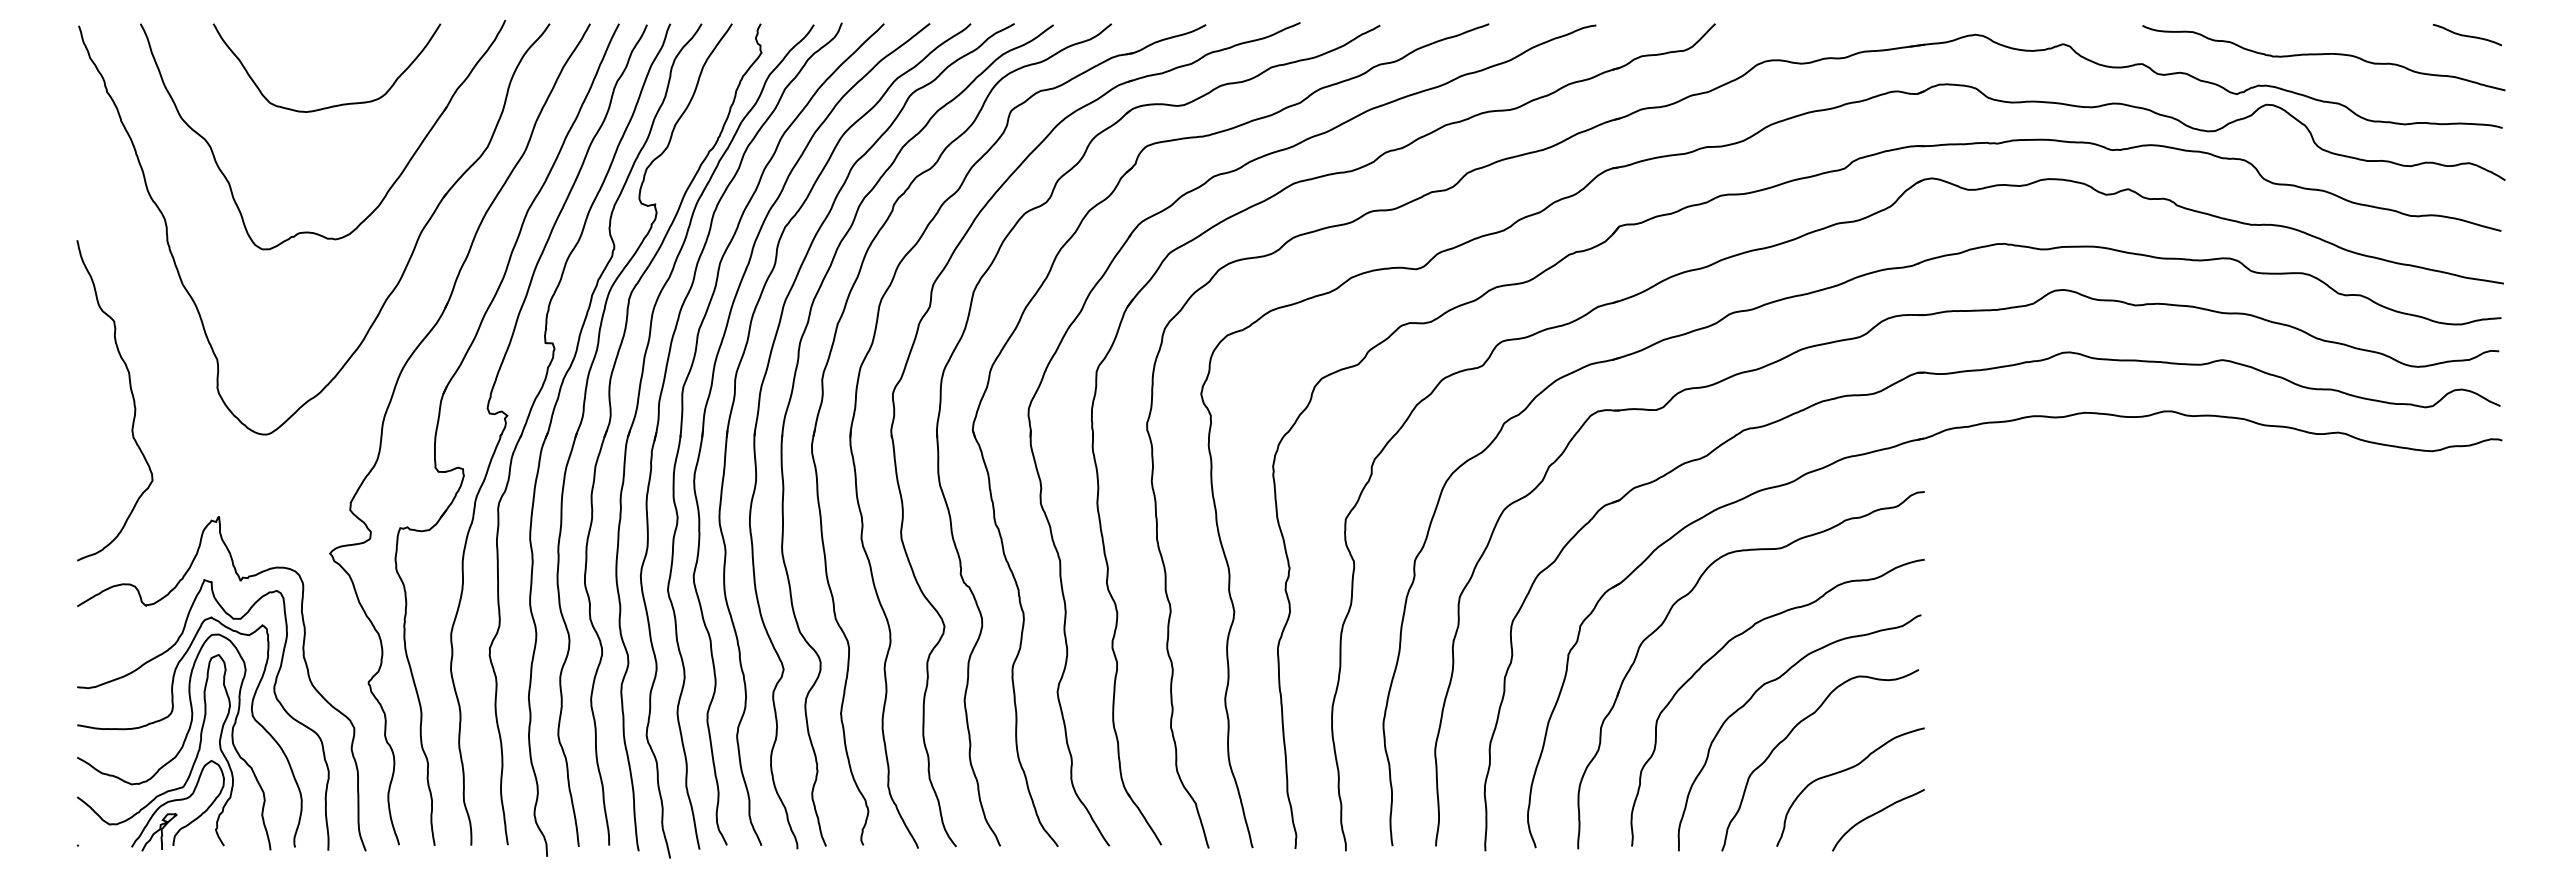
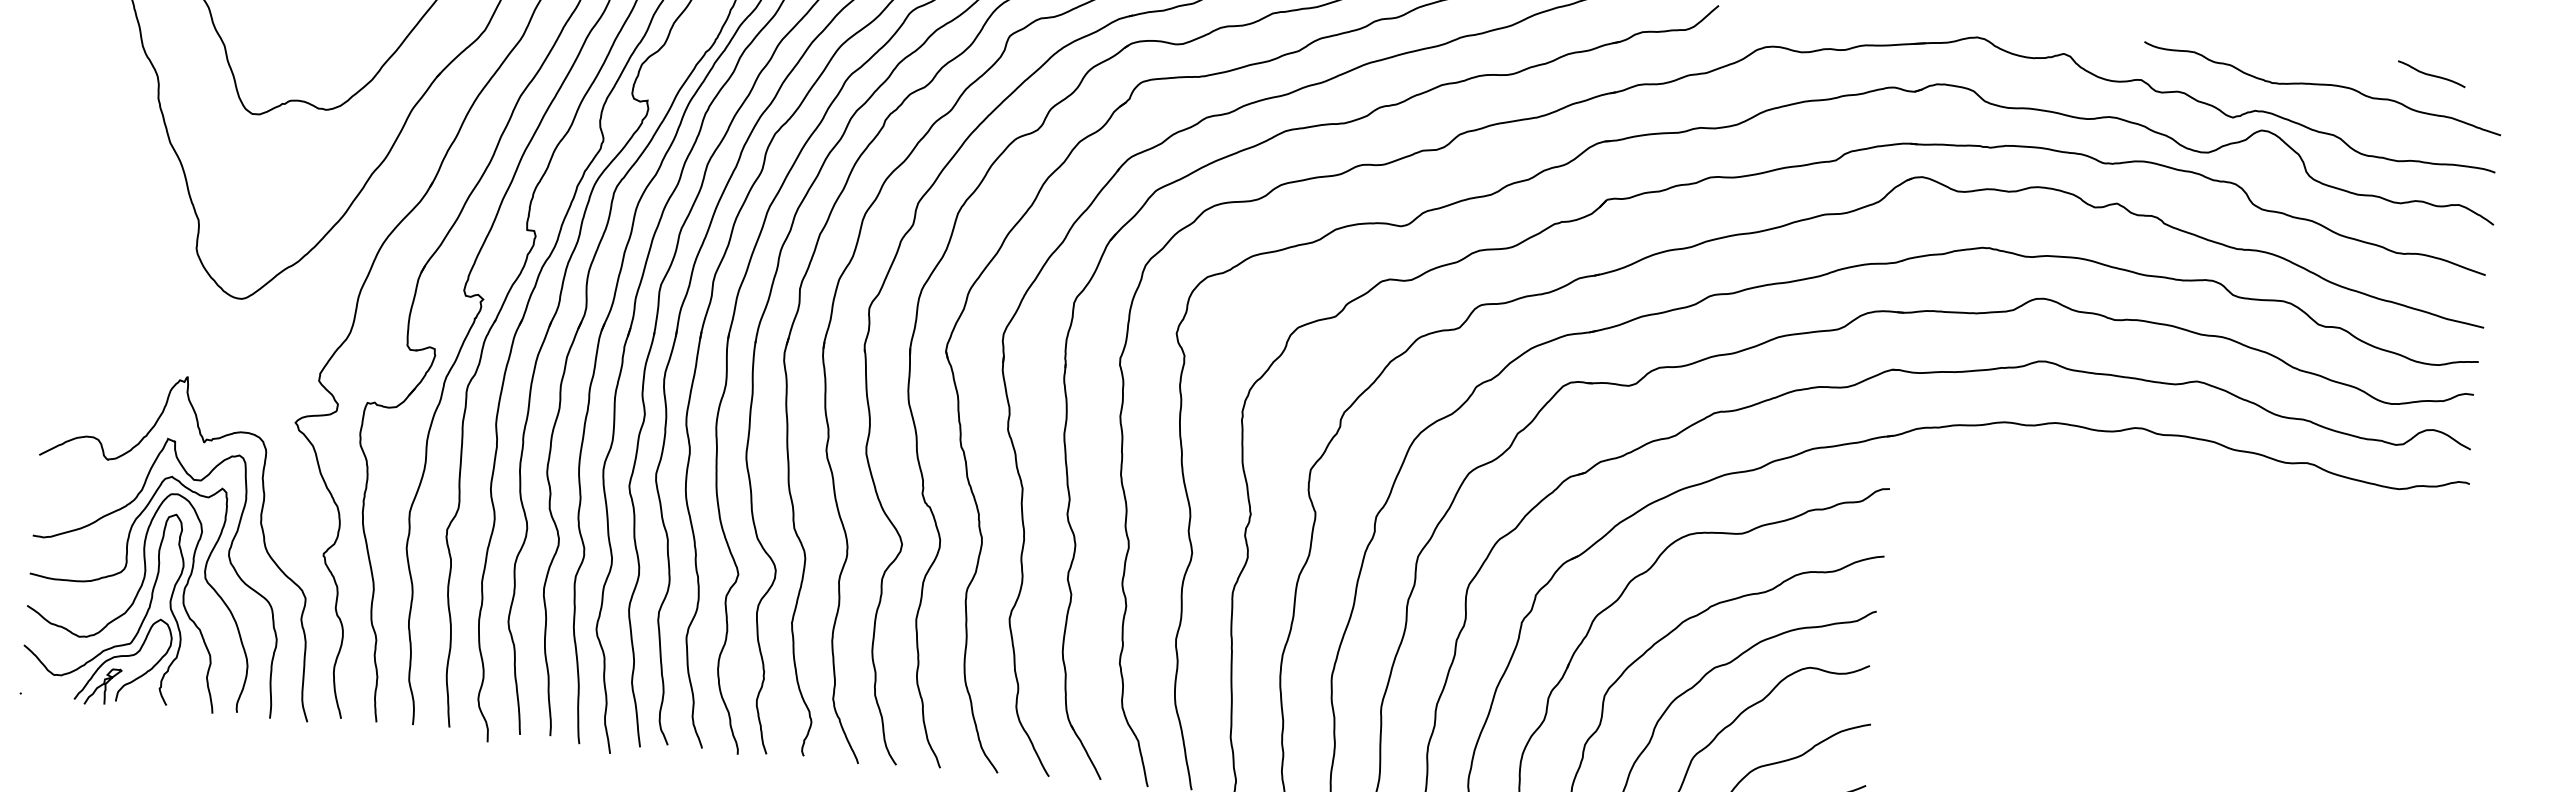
curve: (2467, 35) -> (2431, 74), moved
curve: (131, 394) -> (110, 248), removed

